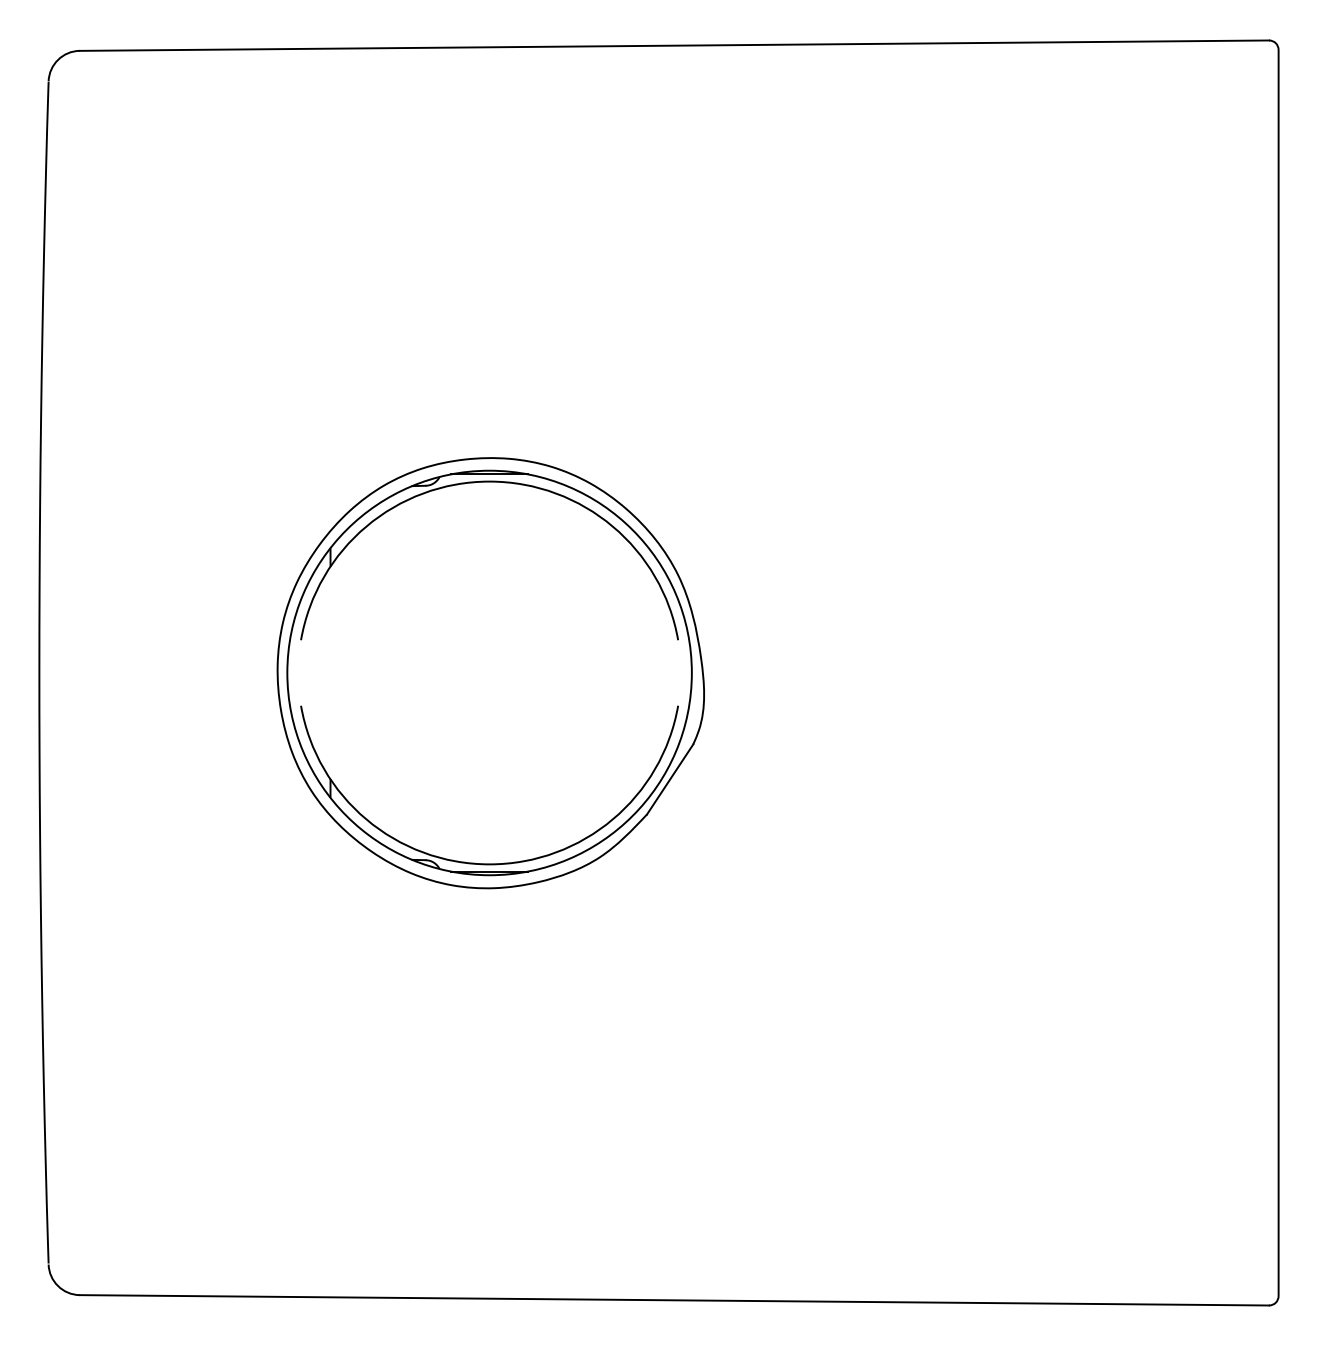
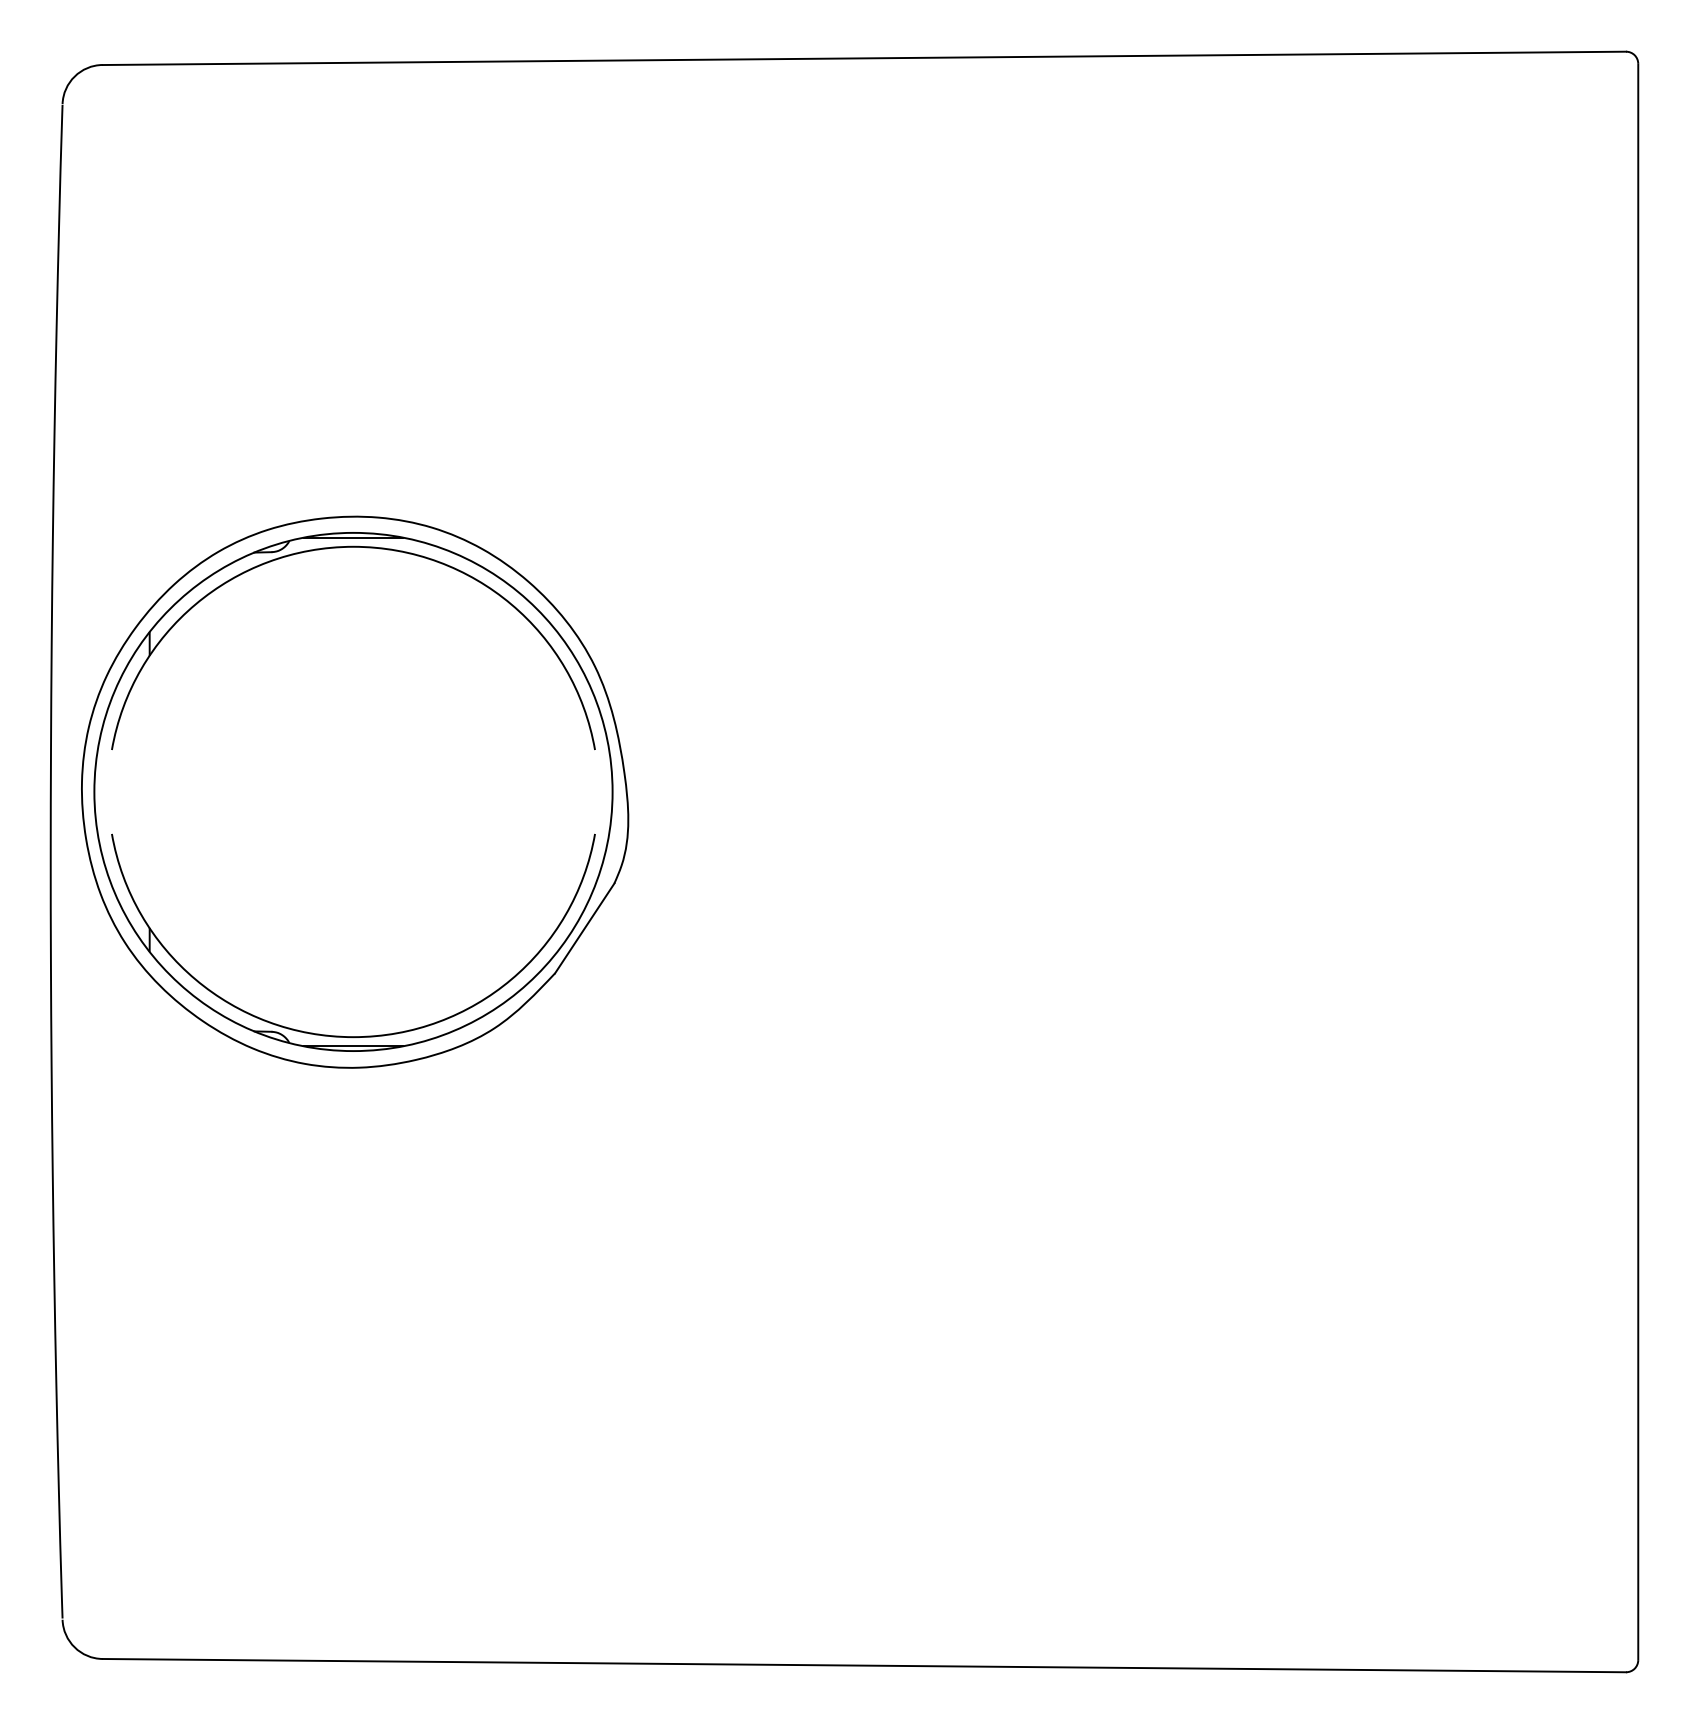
part: (491, 672) -> (355, 791), moved

